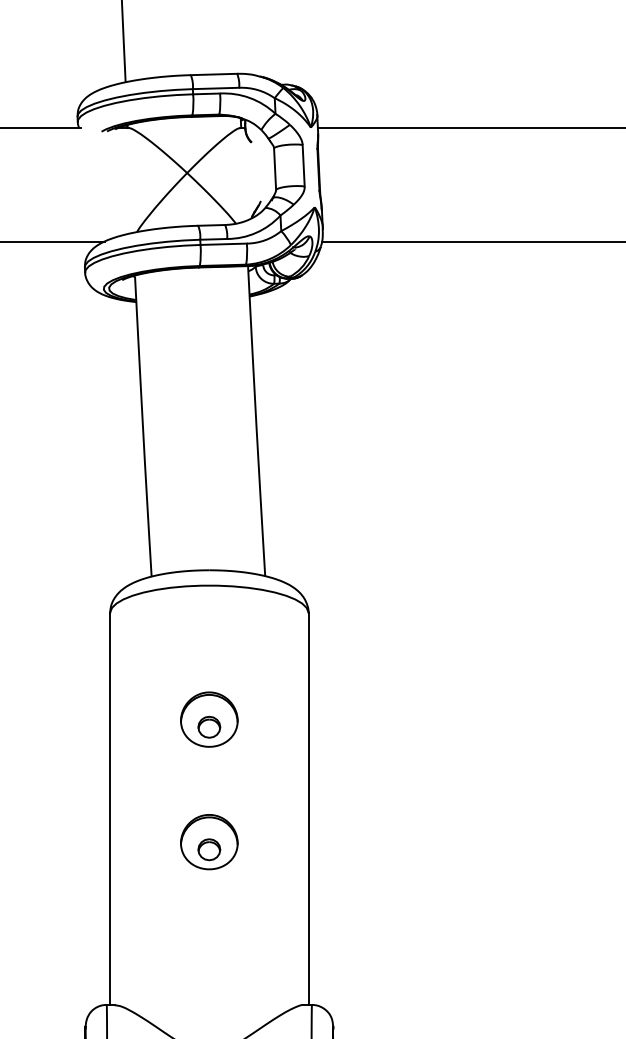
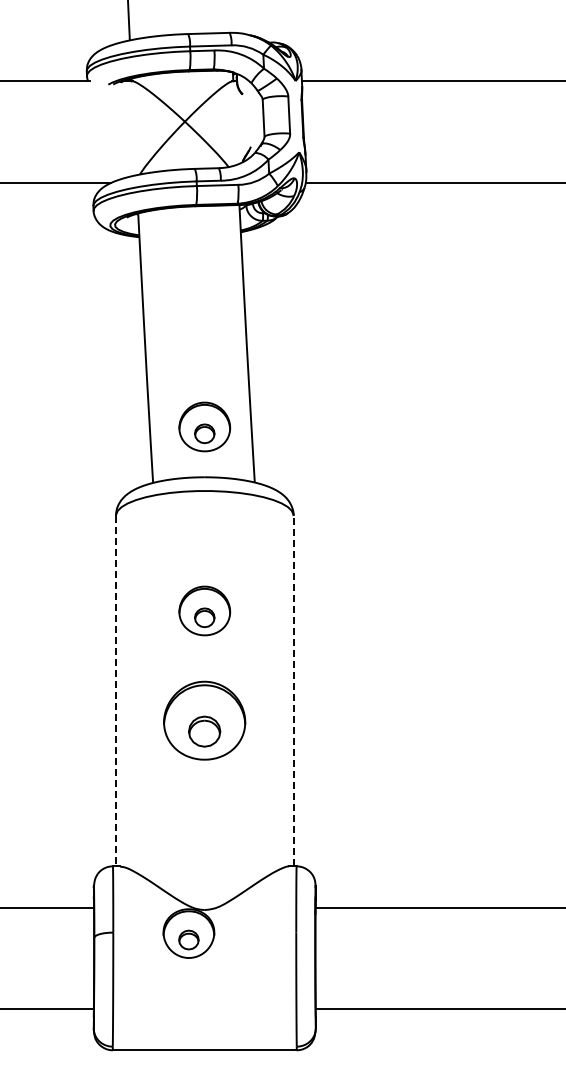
part: (209, 513) -> (204, 426), added
line: (308, 808) -> (293, 690), solid -> dashed
line: (109, 809) -> (115, 691), solid -> dashed
part: (209, 841) -> (204, 720), size x1.6

